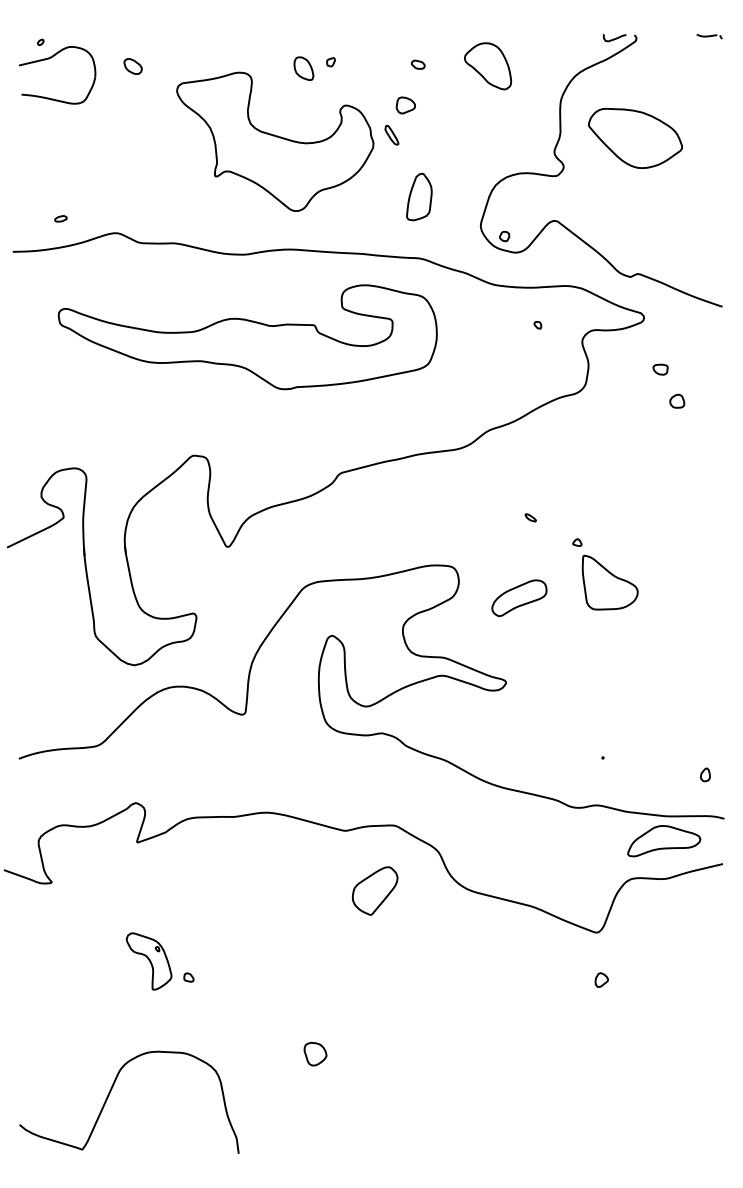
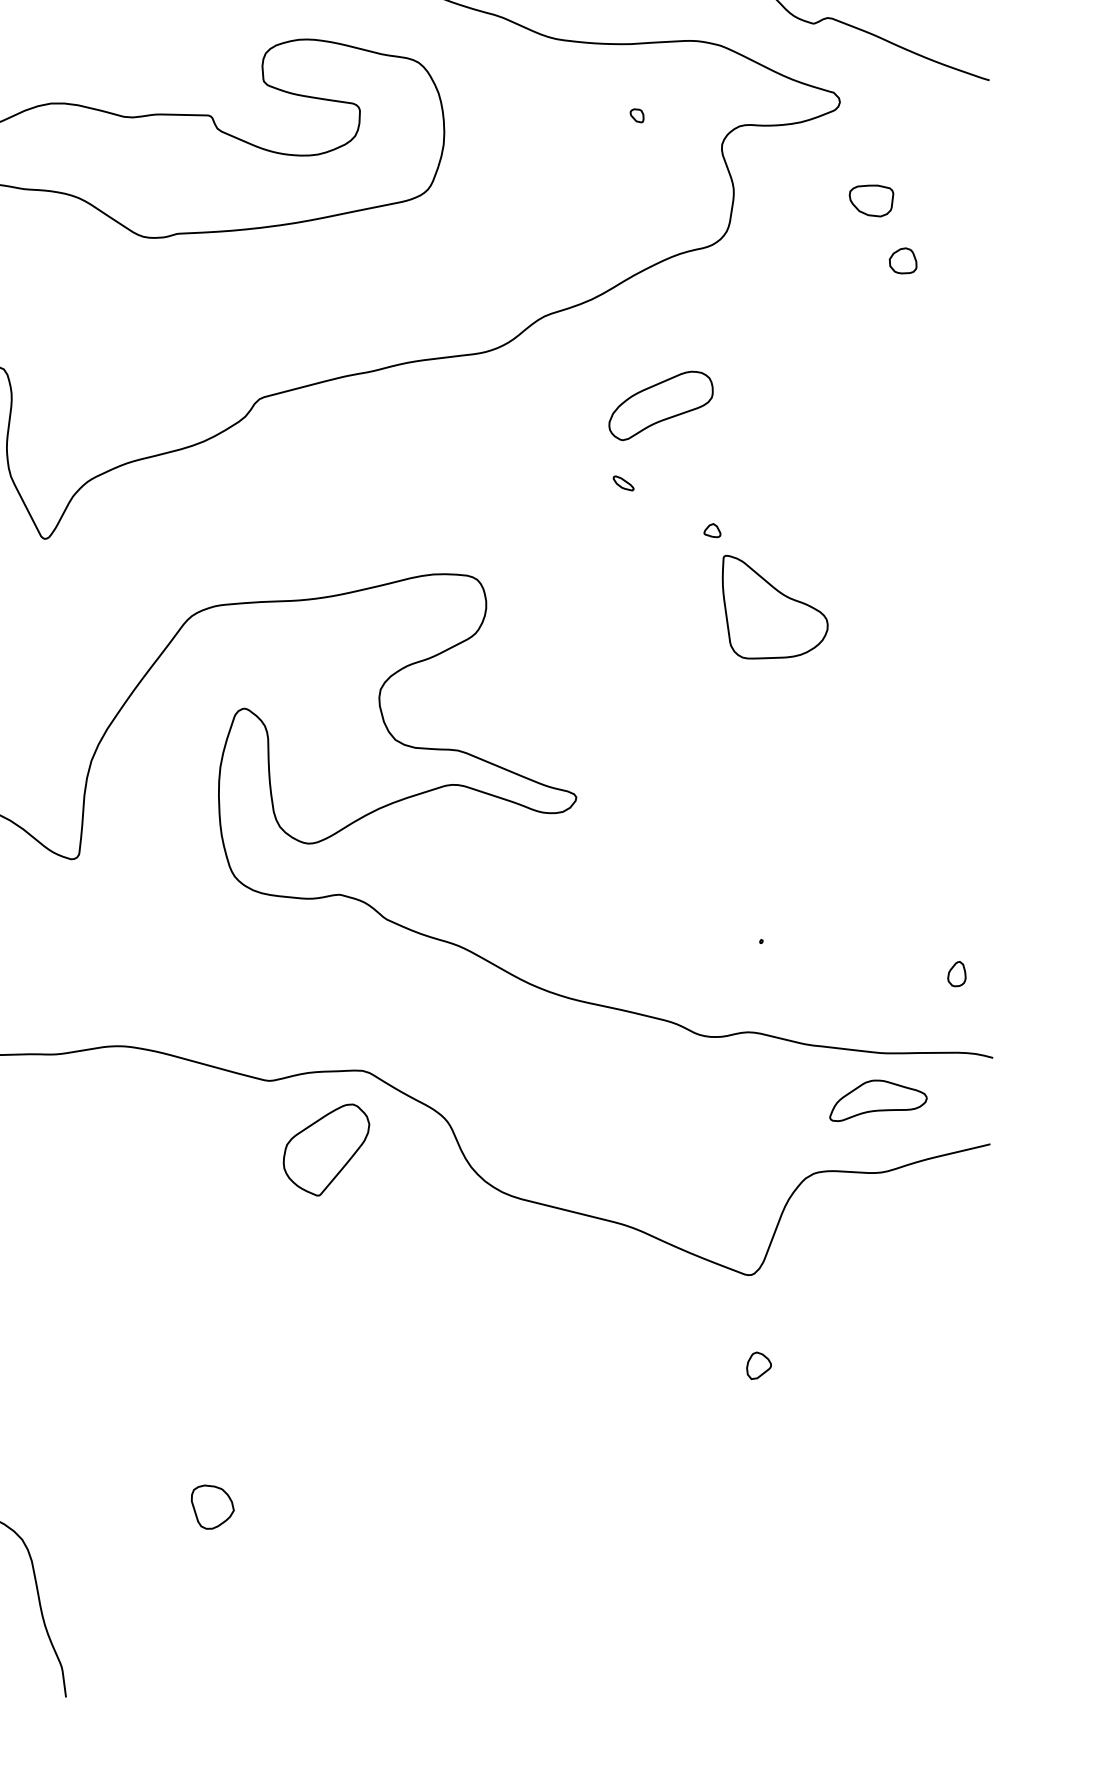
part: (660, 369) -> (871, 200), size x1.6
part: (519, 598) -> (661, 406), moved
part: (664, 841) -> (878, 1101), size x0.7
part: (374, 890) -> (325, 1148), moved

